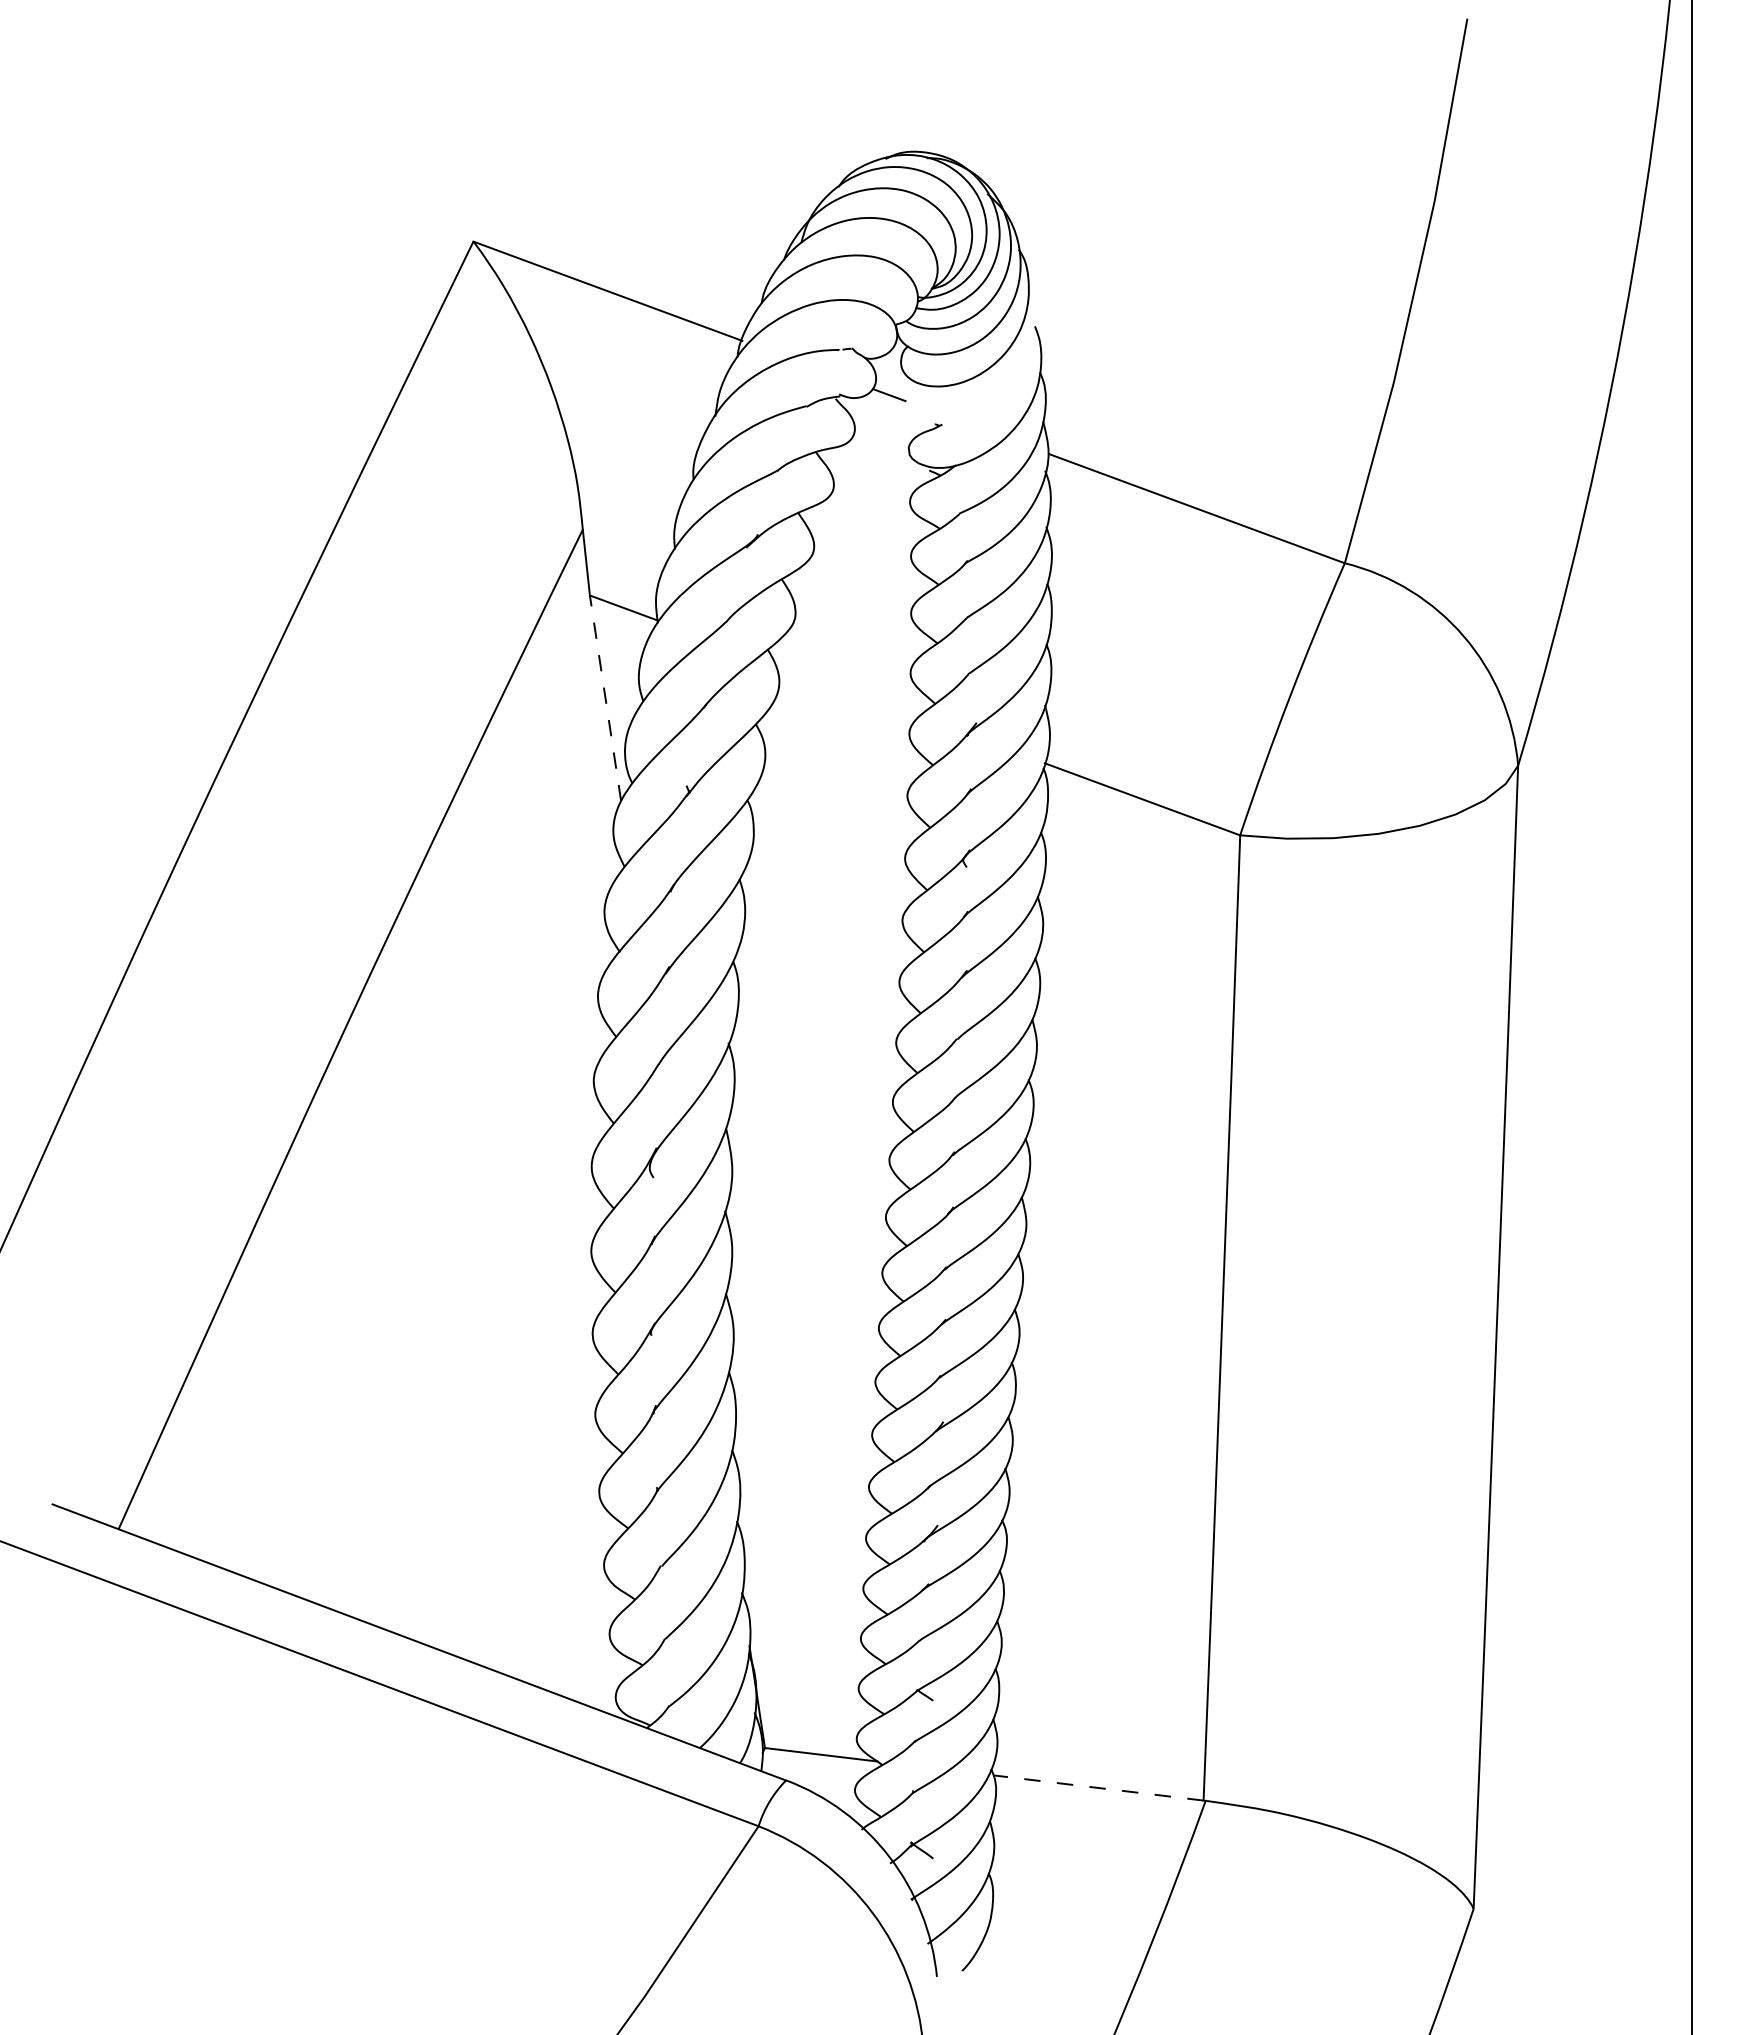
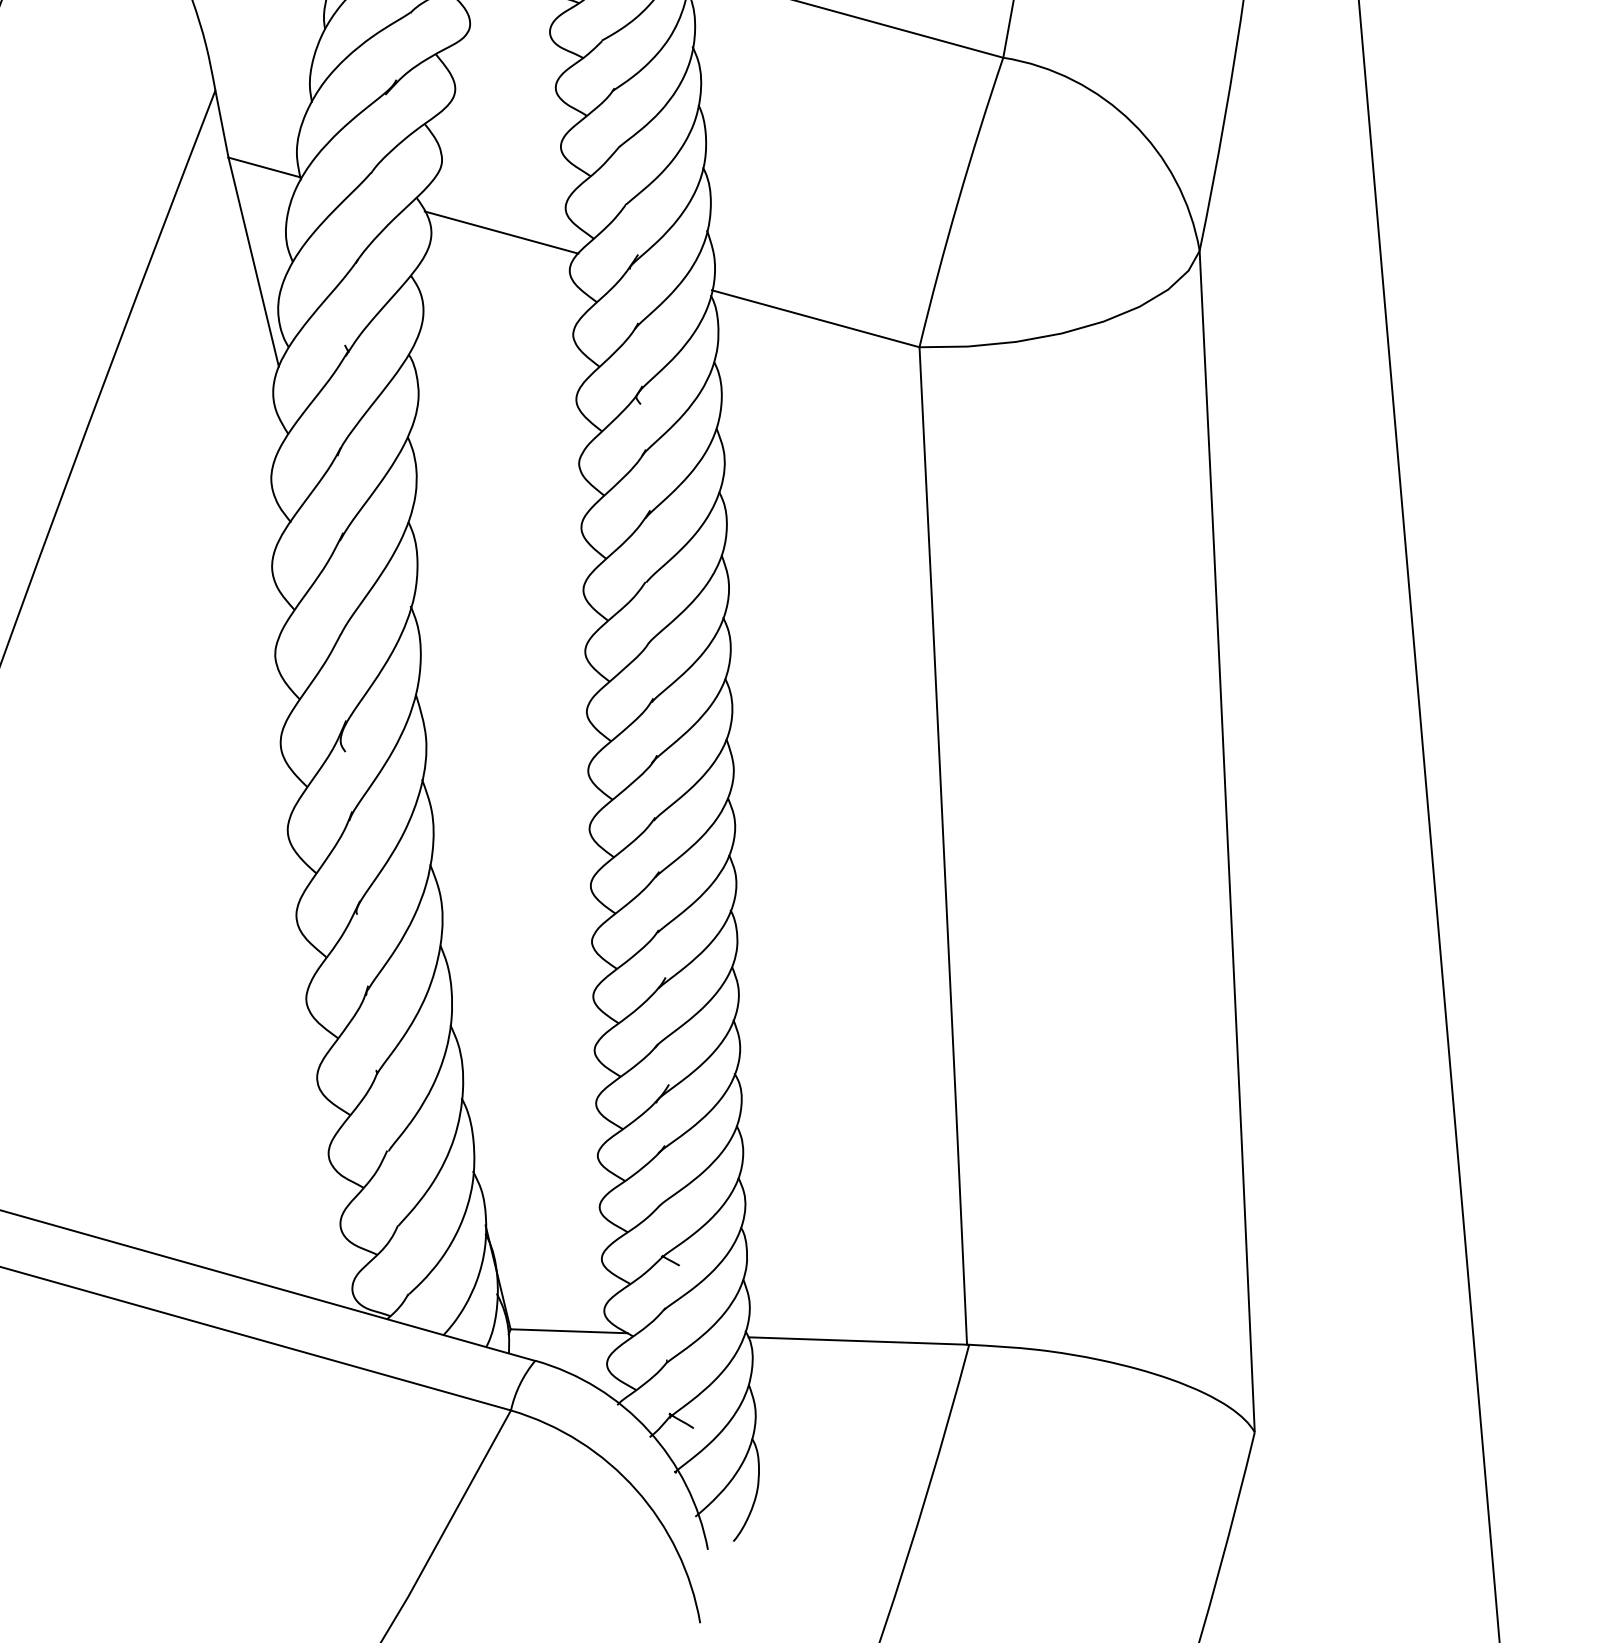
line: (846, 689) -> (501, 231), added
line: (605, 697) -> (253, 261), dashed -> solid
line: (1098, 1788) -> (857, 1341), dashed -> solid

